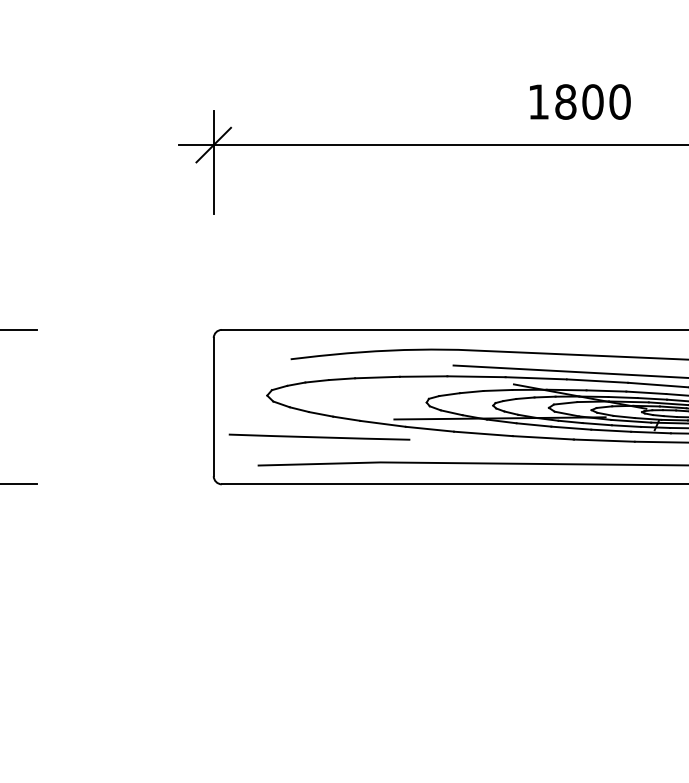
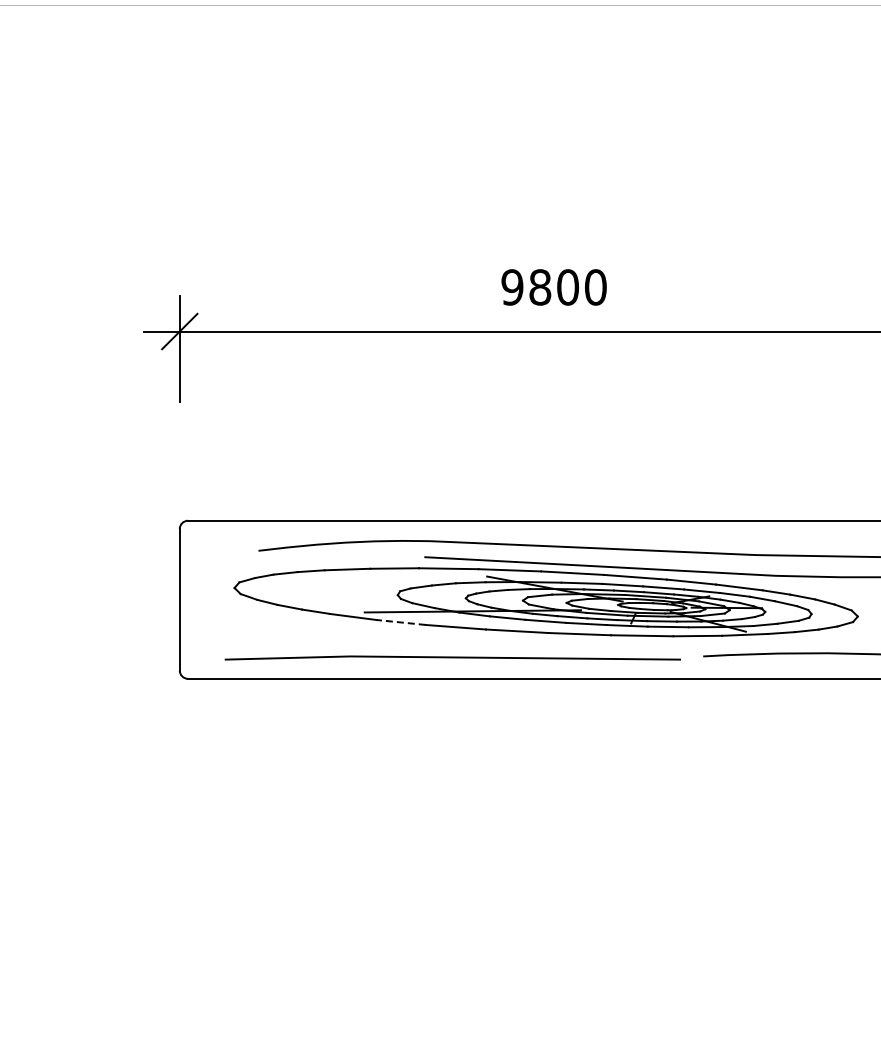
text: (538, 102) -> (512, 287), 1800 -> 9800
line: (430, 429) -> (401, 622), solid -> dashed
line: (318, 437) -> (287, 630), removed

